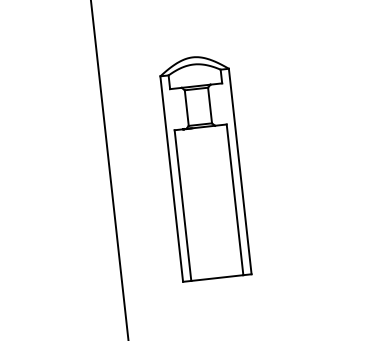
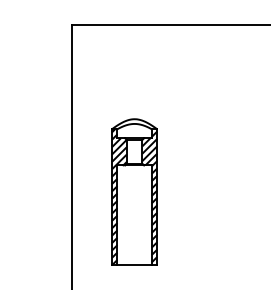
hatch: (228, 171) -> (149, 196), added
hatch: (182, 176) -> (119, 196), added

